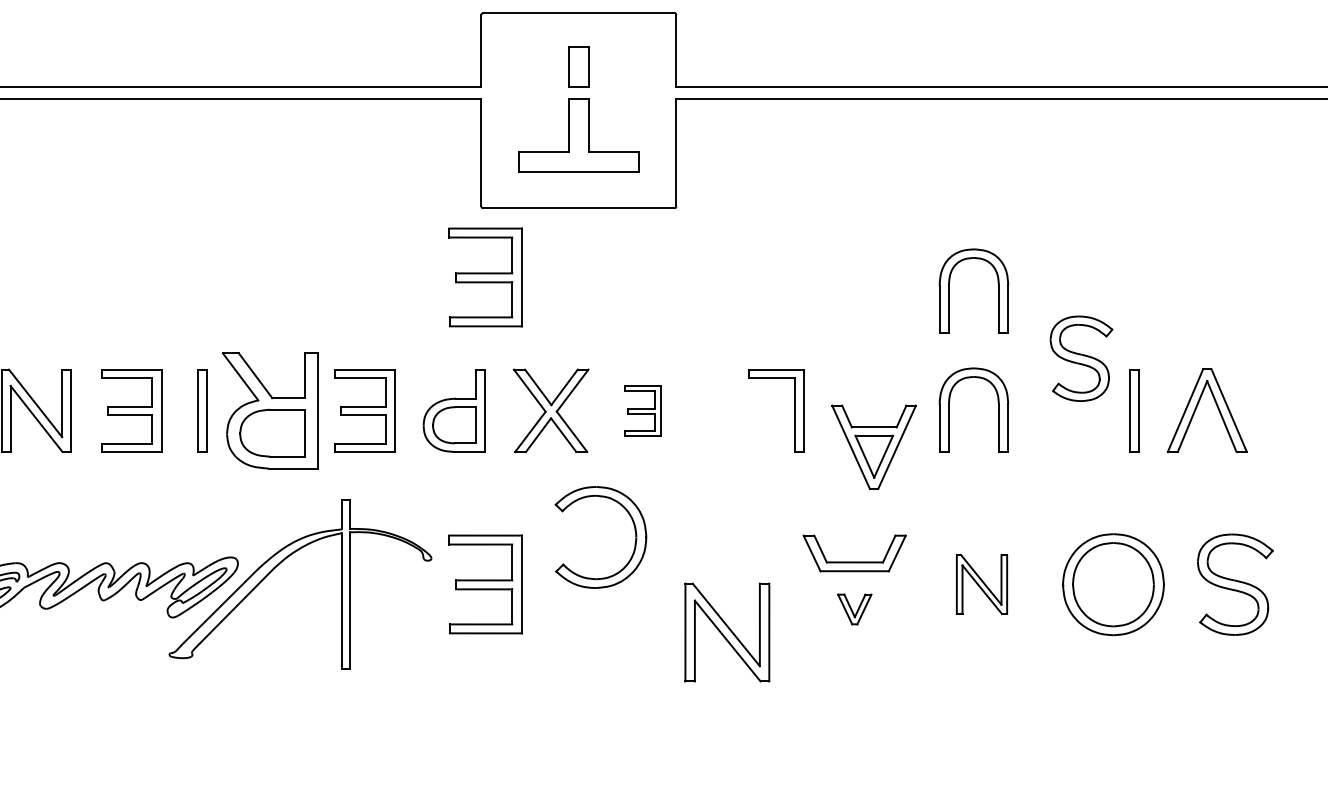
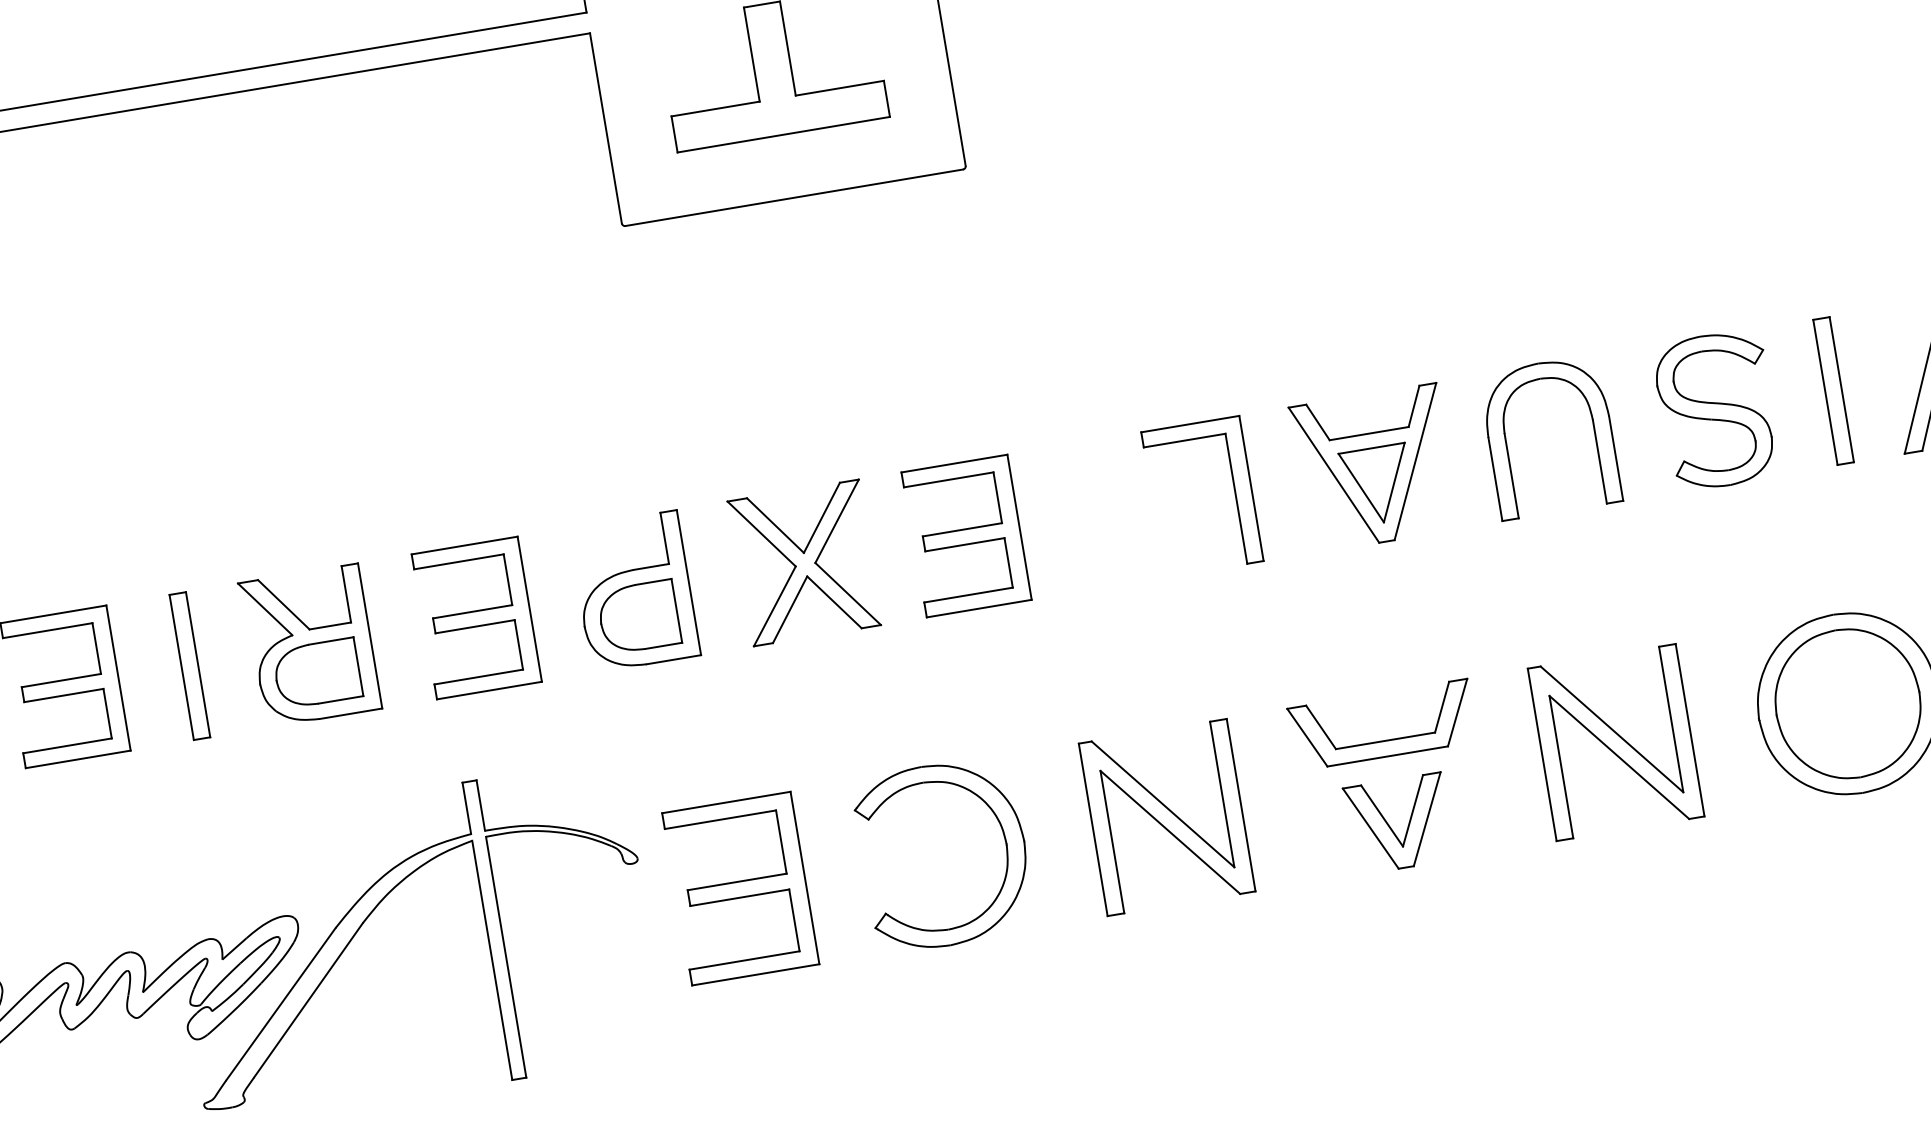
part: (485, 277) -> (650, 347), removed
part: (949, 290) -> (1472, 233), removed
part: (1081, 358) -> (1717, 409), moved
part: (269, 410) -> (308, 645), size x0.71
part: (642, 410) -> (966, 535), size x1.67
part: (873, 446) -> (1373, 467), moved
part: (634, 543) -> (1005, 855), moved
part: (981, 584) -> (1615, 742), size x1.67
part: (854, 609) -> (1398, 823), size x1.67
part: (727, 632) -> (1167, 817), moved

